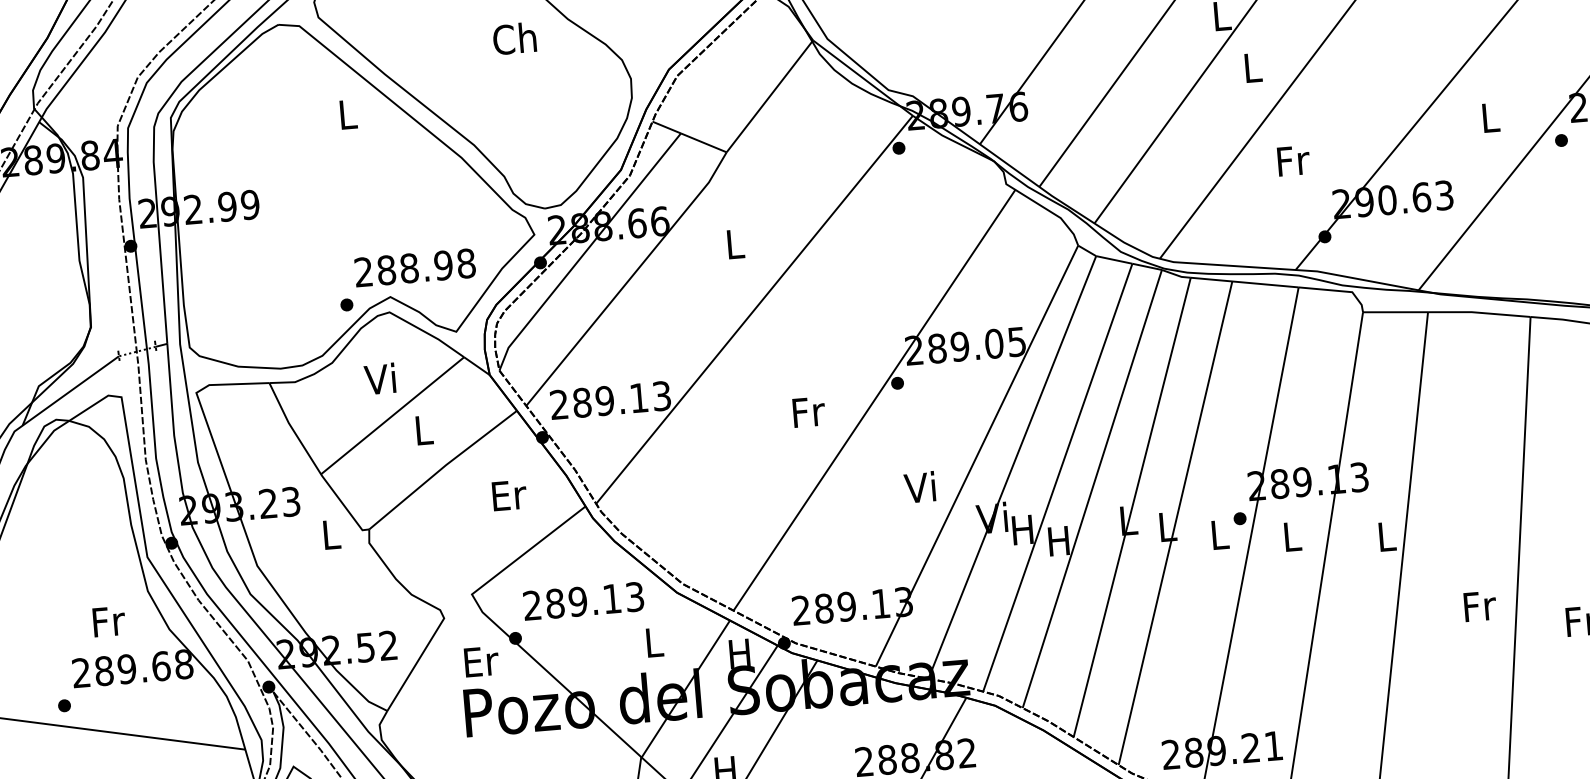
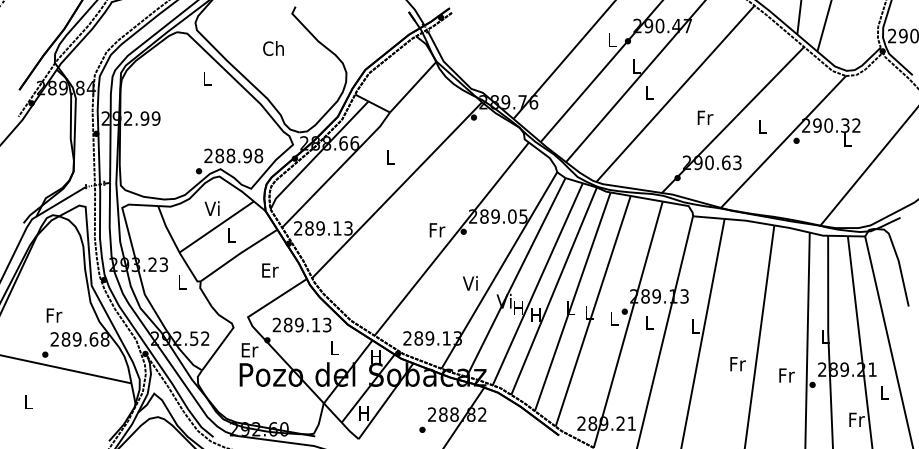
text: (514, 38) -> (273, 48), moved
text: (1293, 160) -> (705, 117), moved
text: (809, 412) -> (437, 230), moved
text: (109, 621) -> (54, 315), moved

